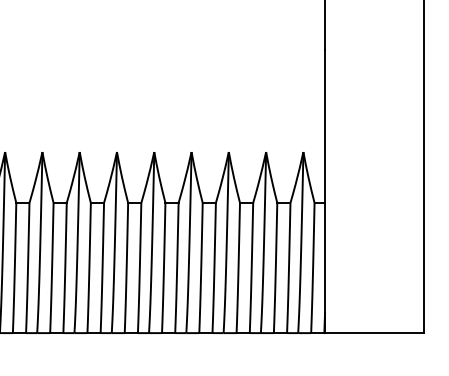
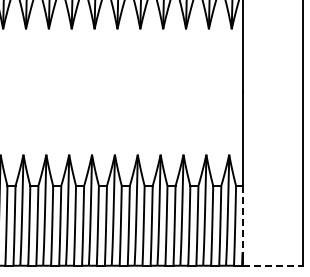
line: (325, 257) -> (242, 219), solid -> dashed
line: (375, 332) -> (273, 265), solid -> dashed

